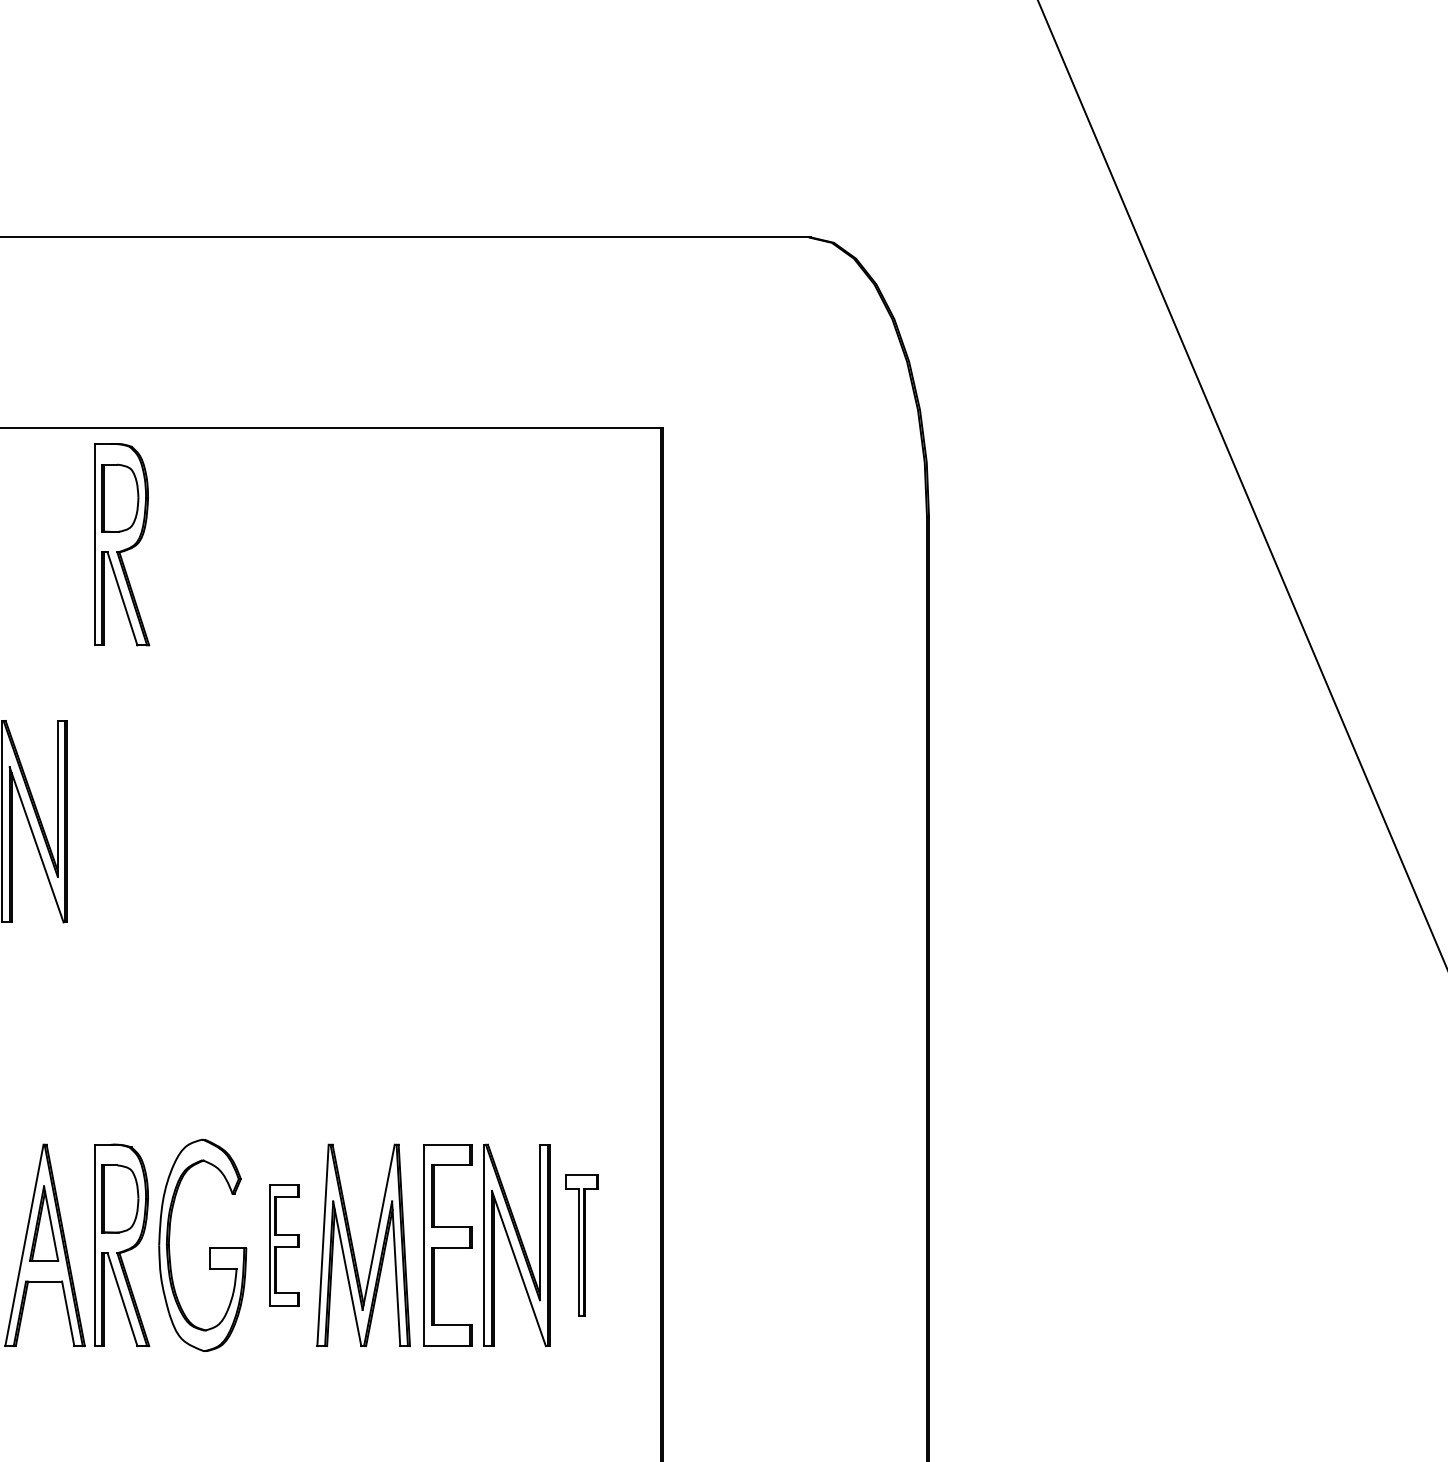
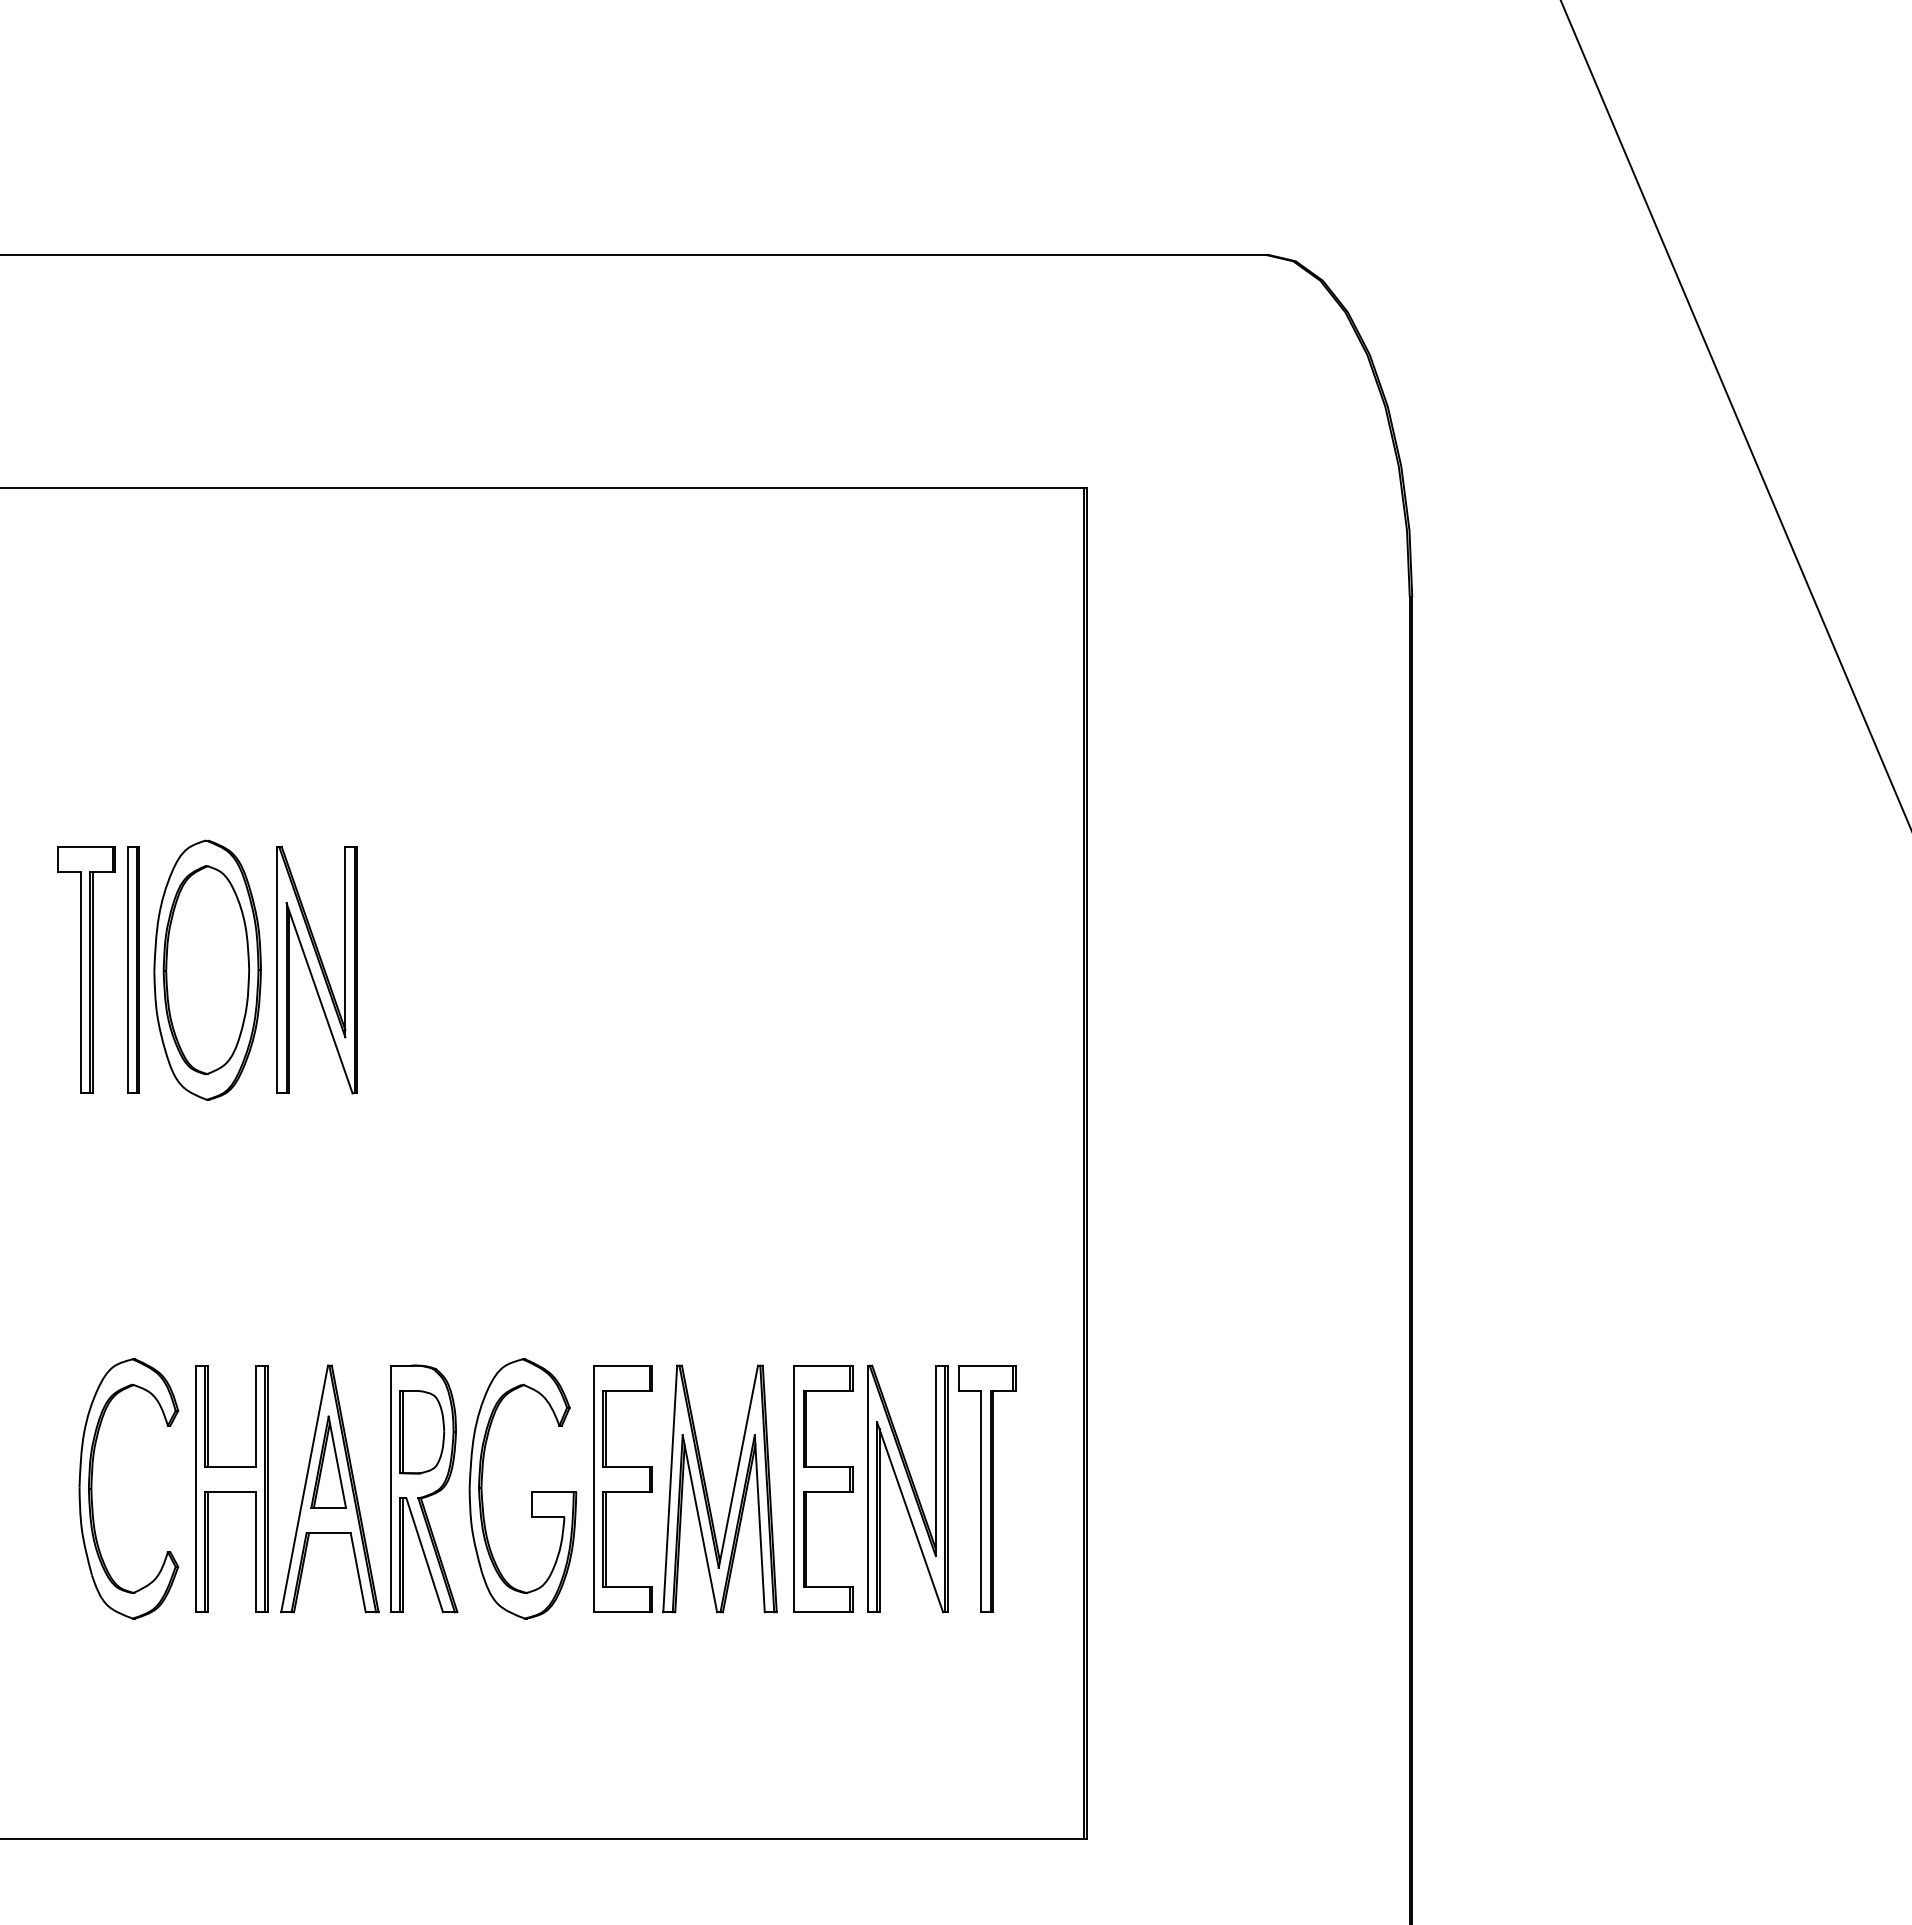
part: (122, 544) -> (424, 630), removed
part: (284, 1245) -> (622, 1488), size x1.67
part: (582, 1245) -> (987, 1488), size x1.43

